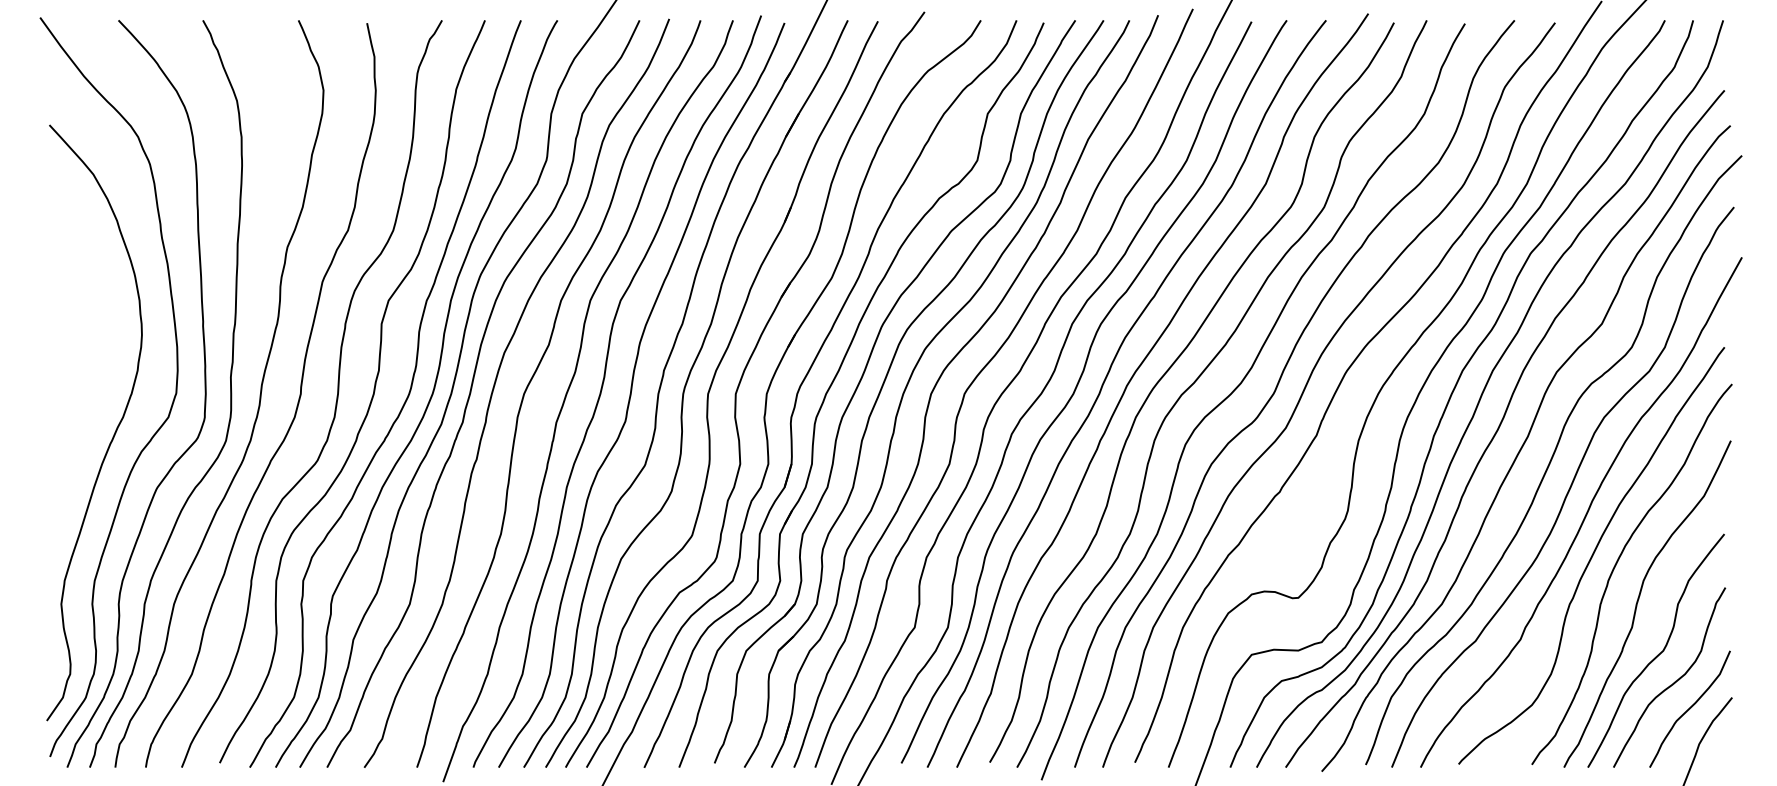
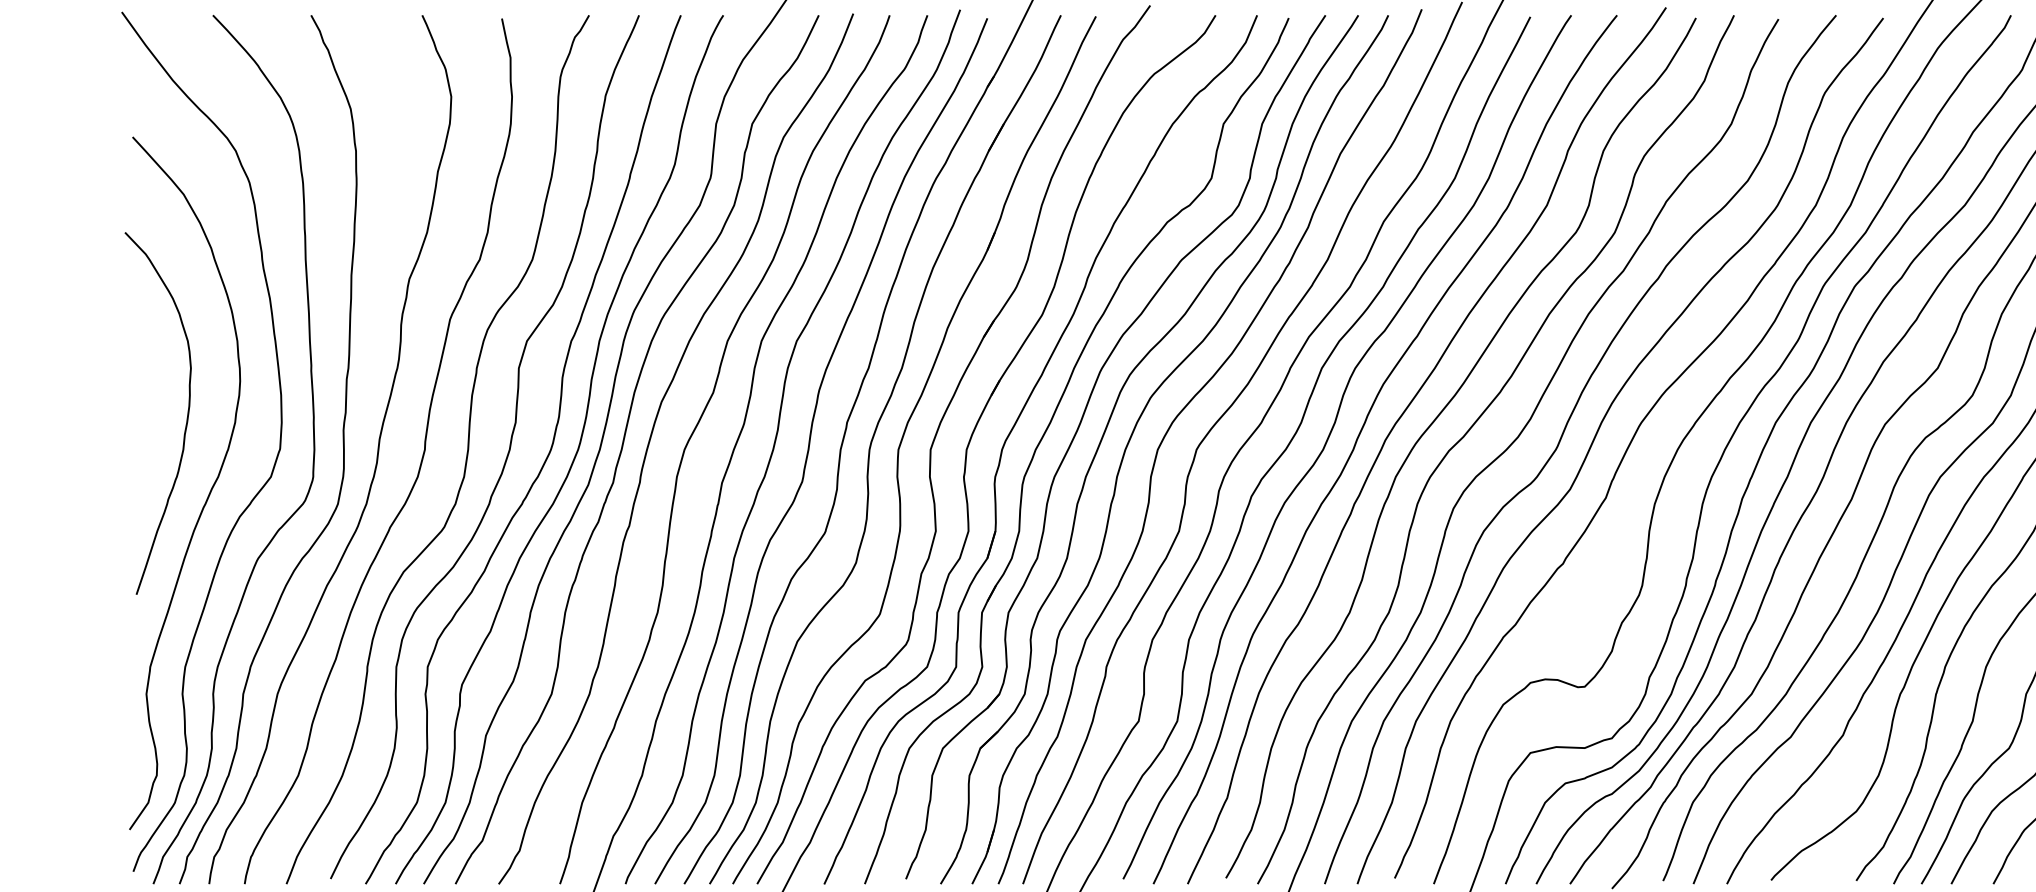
curve: (95, 367) -> (186, 418), added

